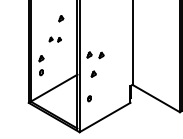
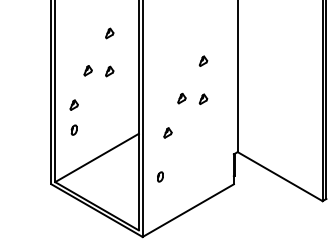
part: (113, 33) -> (203, 59), added
part: (55, 39) -> (99, 70), size x1.43
part: (95, 55) -> (192, 99), moved

